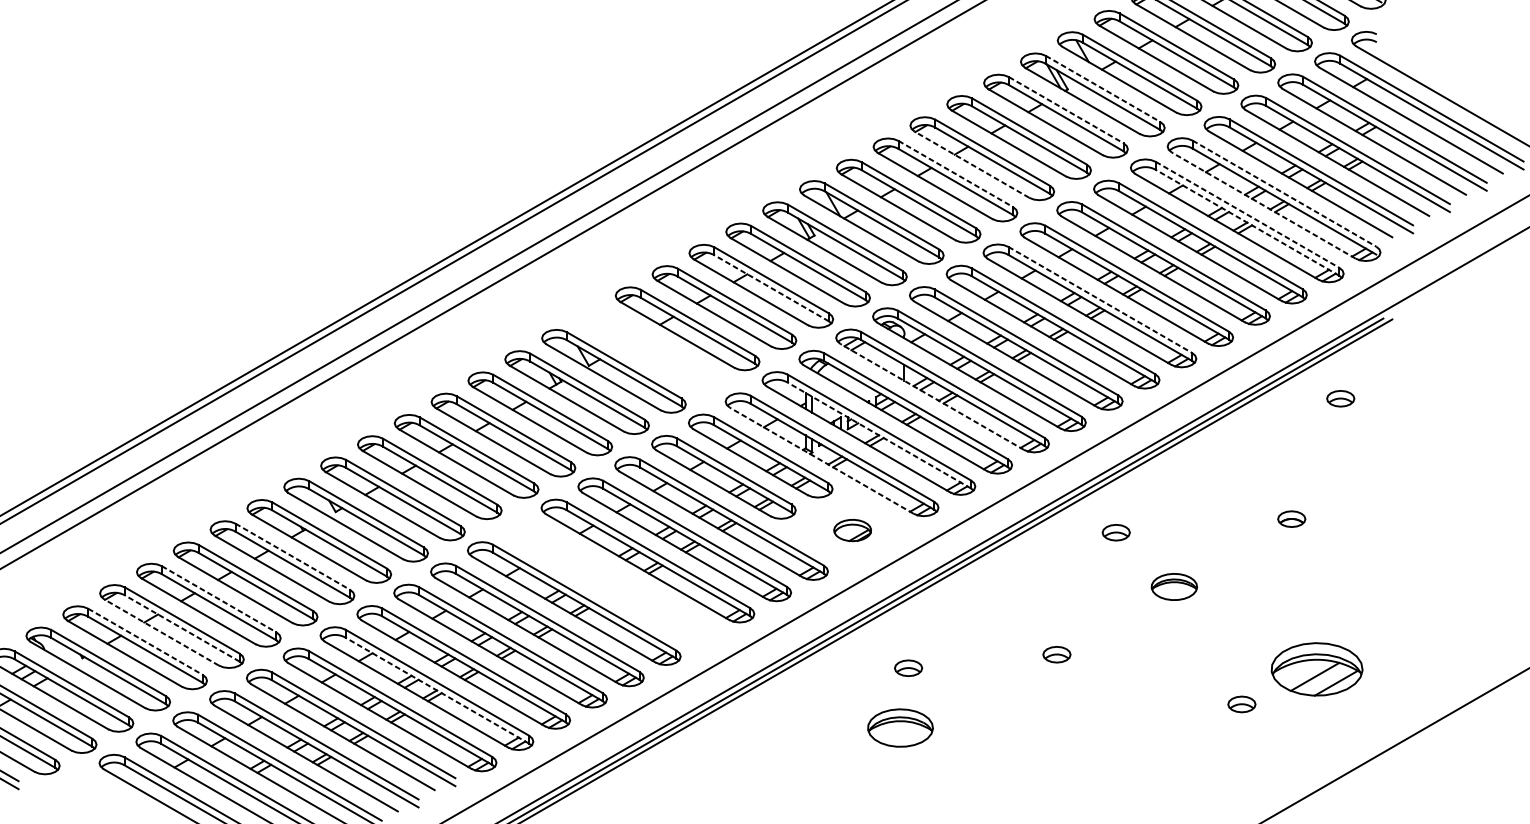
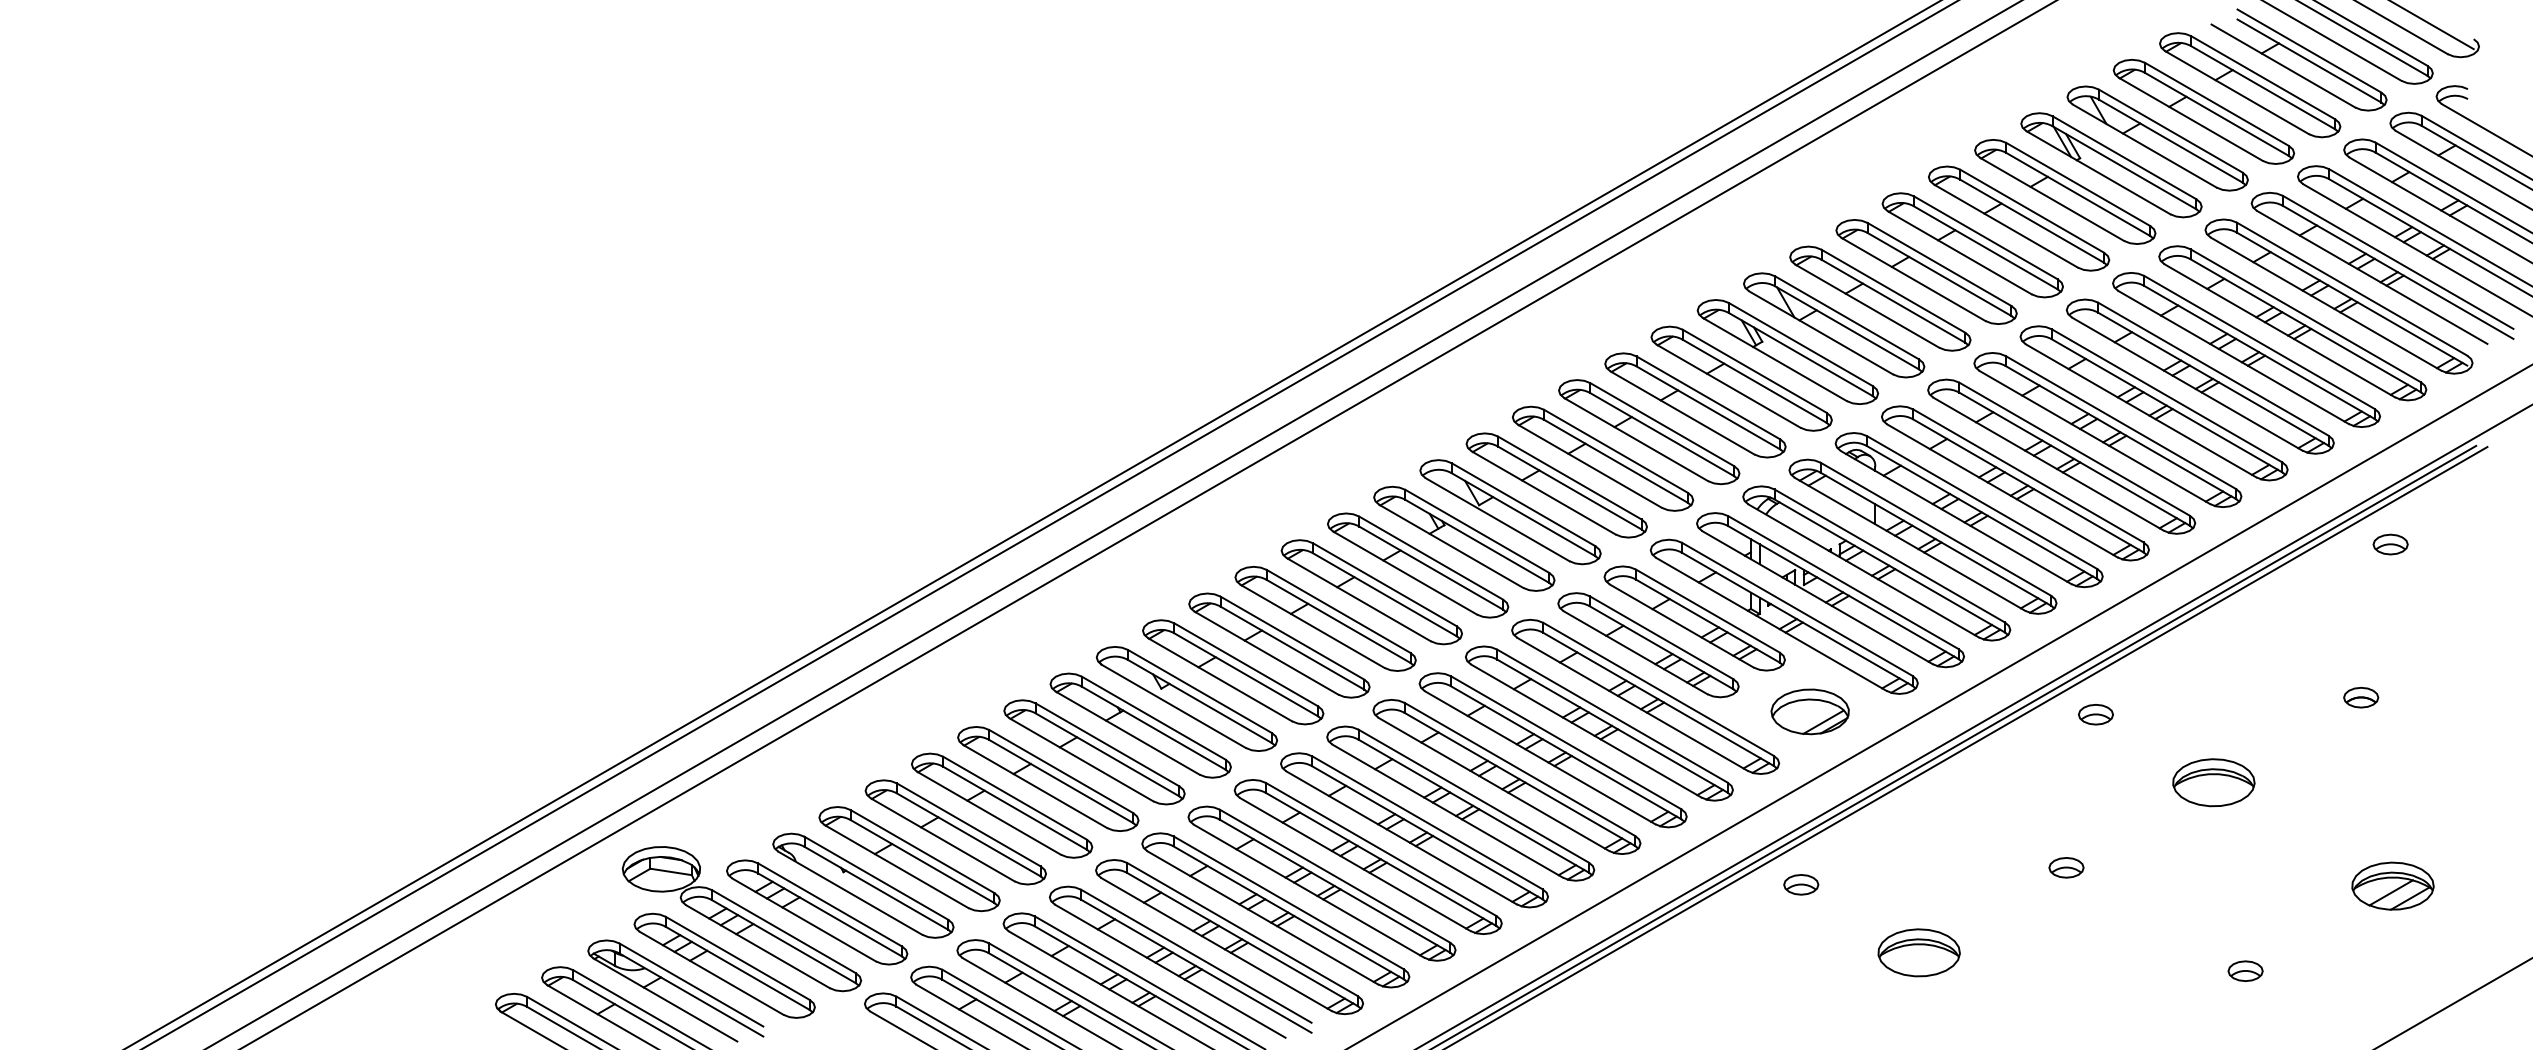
line: (1103, 88) -> (2124, 157), dashed -> solid
line: (1066, 110) -> (2078, 184), dashed -> solid
line: (971, 164) -> (1959, 252), dashed -> solid
line: (955, 174) -> (1939, 264), dashed -> solid
line: (1284, 193) -> (2352, 289), dashed -> solid
line: (1263, 205) -> (2325, 303), dashed -> solid
line: (1248, 215) -> (2306, 316), dashed -> solid
line: (1247, 222) -> (2305, 325), dashed -> solid
line: (771, 287) -> (1708, 407), dashed -> solid
line: (1100, 299) -> (2121, 422), dashed -> solid
part: (650, 350) -> (1556, 485), added
line: (931, 397) -> (1909, 544), dashed -> solid
part: (1340, 398) -> (2390, 544), moved
line: (879, 435) -> (1843, 592), dashed -> solid
line: (821, 460) -> (1770, 624), dashed -> solid
part: (852, 530) -> (1809, 711), size x1.67
part: (1115, 532) -> (2095, 714), moved
line: (292, 556) -> (1107, 744), dashed -> solid
part: (610, 581) -> (1506, 776), added
part: (1174, 586) -> (2213, 782), size x1.43
line: (219, 599) -> (1015, 798), dashed -> solid
line: (182, 628) -> (968, 834), dashed -> solid
line: (161, 632) -> (942, 839), dashed -> solid
line: (145, 641) -> (922, 851), dashed -> solid
part: (908, 668) -> (1801, 884), moved
part: (1316, 668) -> (2392, 885), size x0.71
line: (437, 690) -> (1288, 912), dashed -> solid
part: (1241, 703) -> (2245, 970), moved
part: (899, 727) -> (1918, 952), moved

